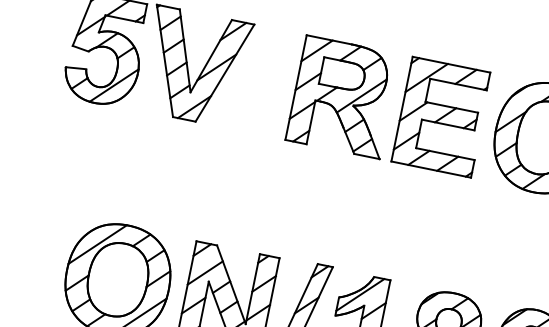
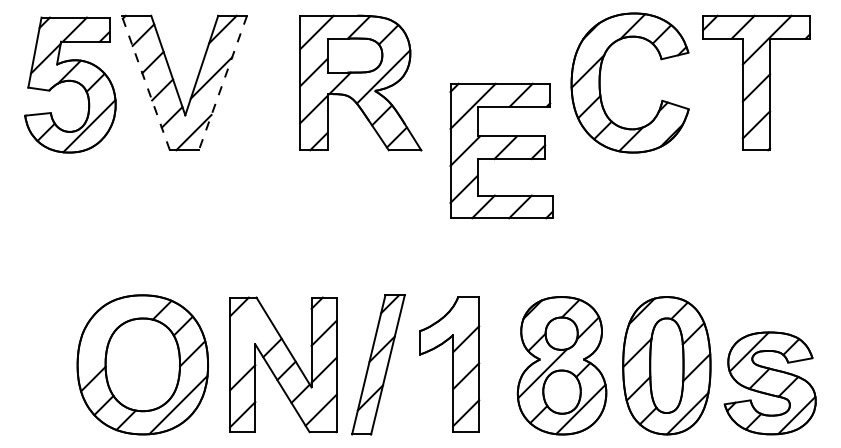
line: (164, 60) -> (145, 82), solid -> dashed
line: (224, 73) -> (222, 83), solid -> dashed
part: (342, 96) -> (360, 82), moved
part: (441, 116) -> (501, 150), moved
line: (97, 244) -> (108, 326), removed
line: (205, 272) -> (248, 334), removed
line: (360, 294) -> (445, 322), removed

